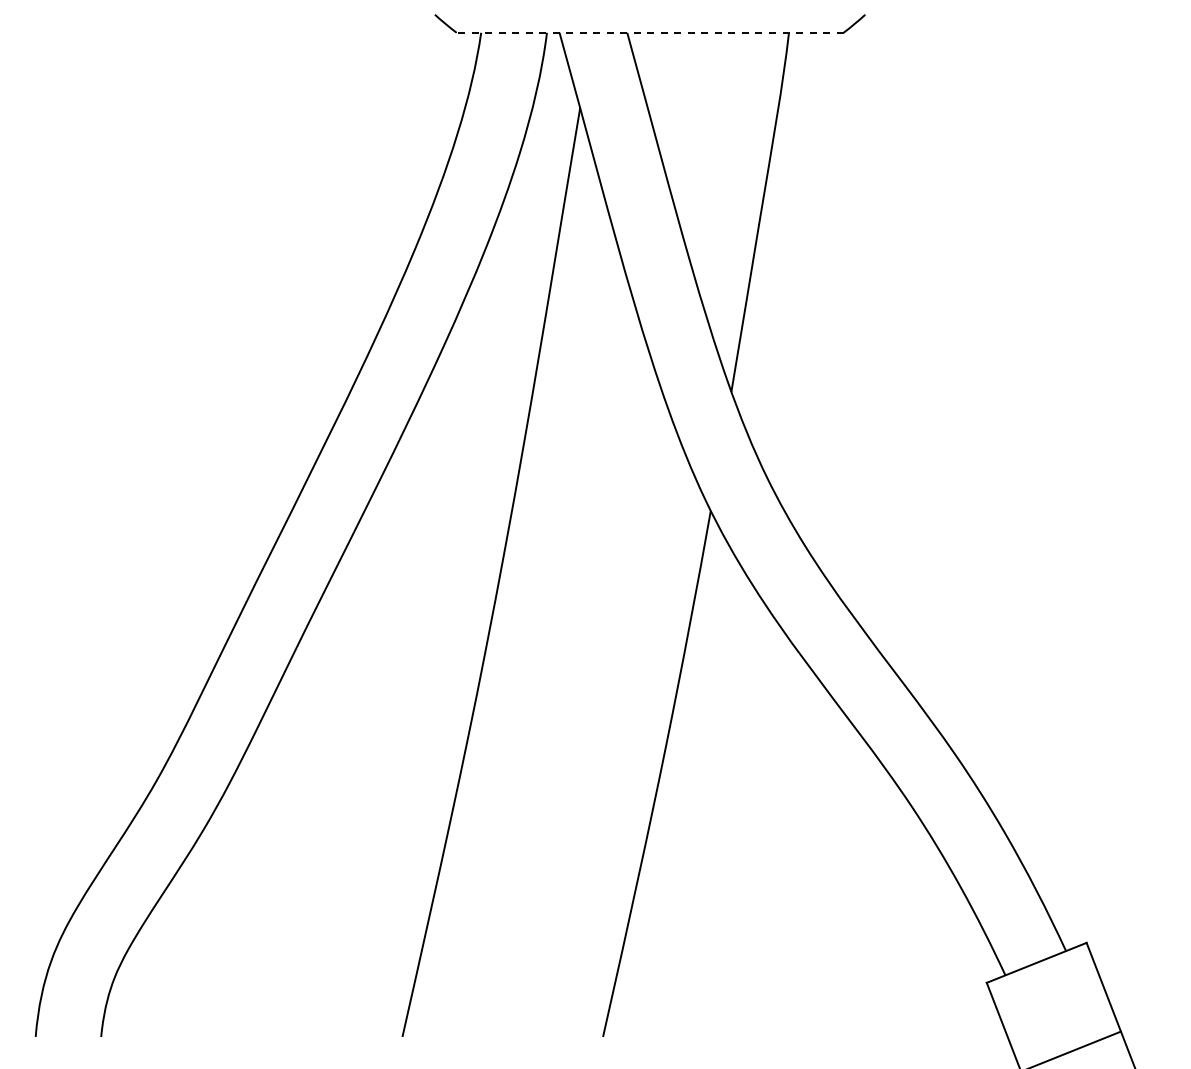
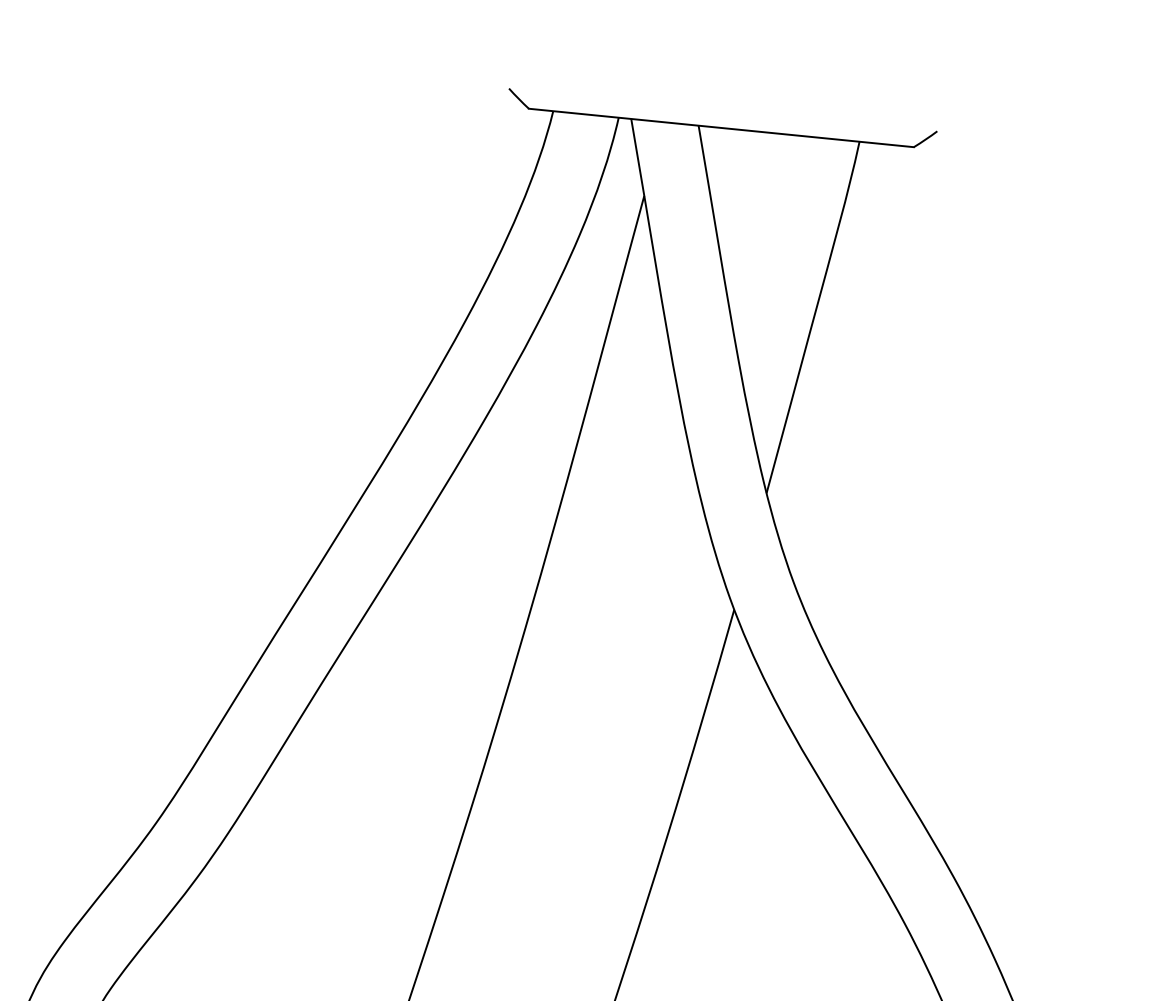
line: (649, 32) -> (720, 127), dashed -> solid

